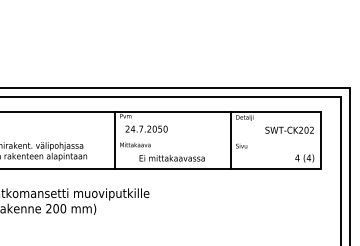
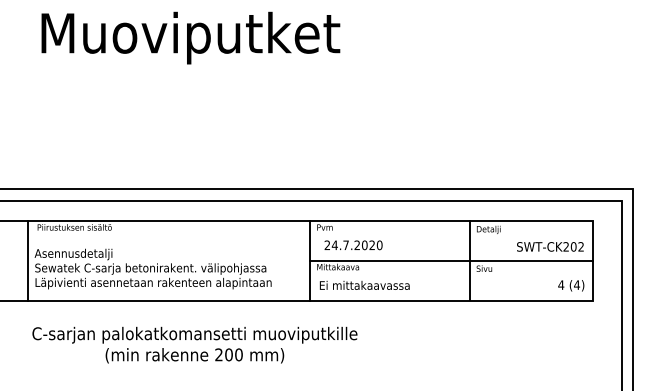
text: (159, 129) -> (371, 245), 24.7.2050 -> 24.7.2020
line: (217, 140) -> (451, 260), added
text: (171, 158) -> (364, 285), moved

